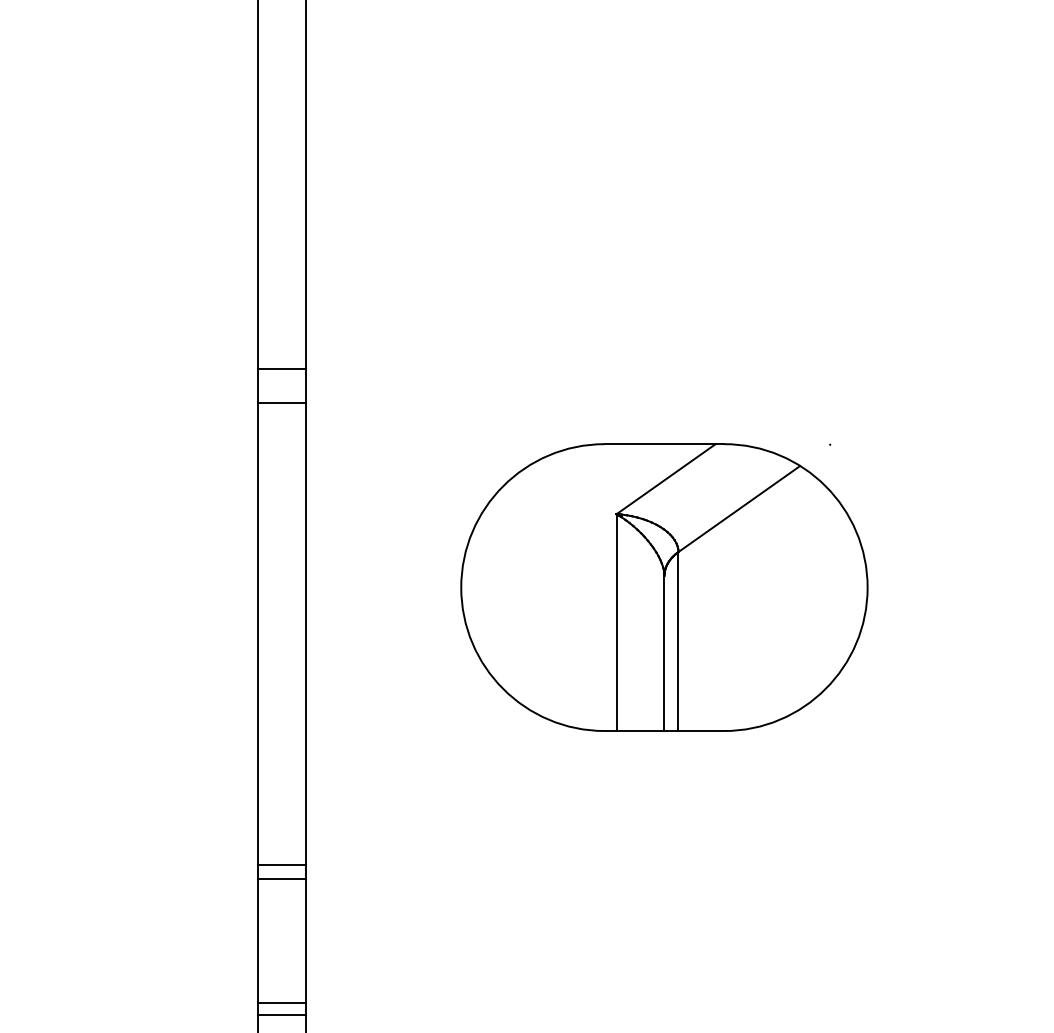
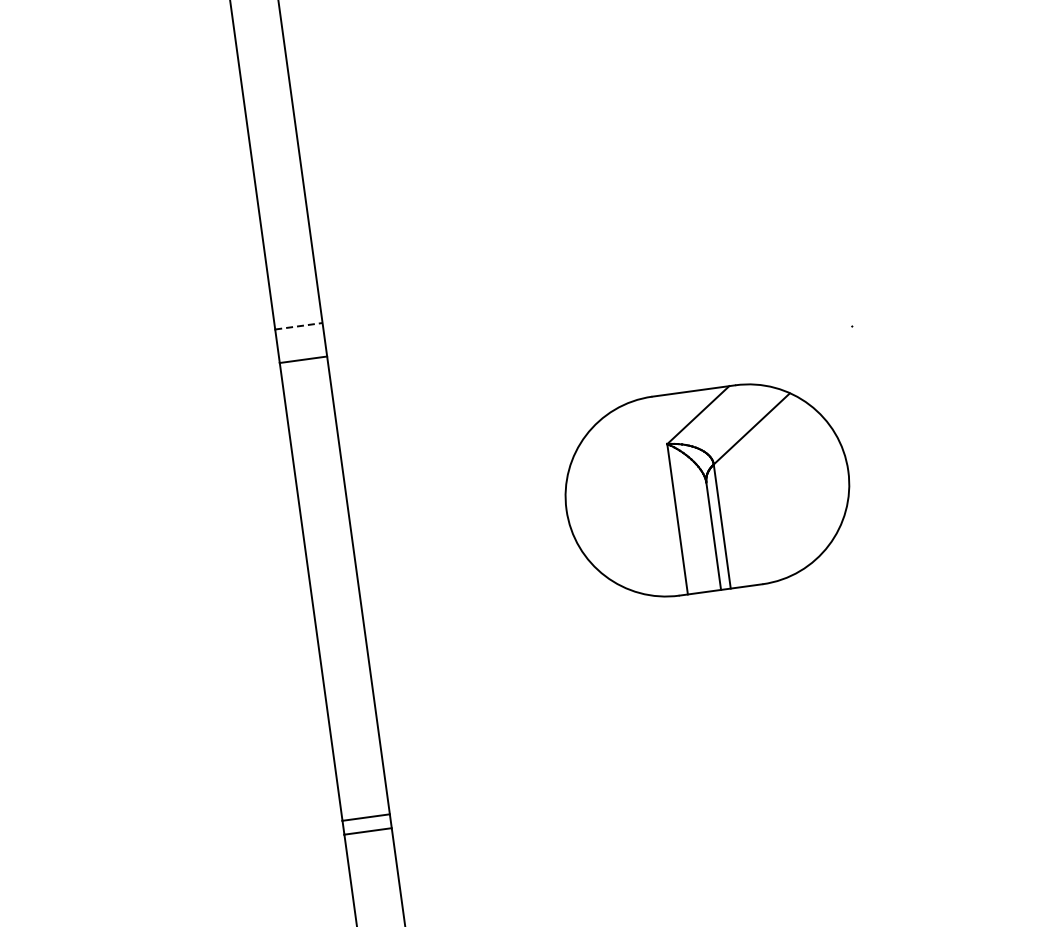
line: (281, 369) -> (298, 326), solid -> dashed
part: (664, 587) -> (707, 490), size x0.7

